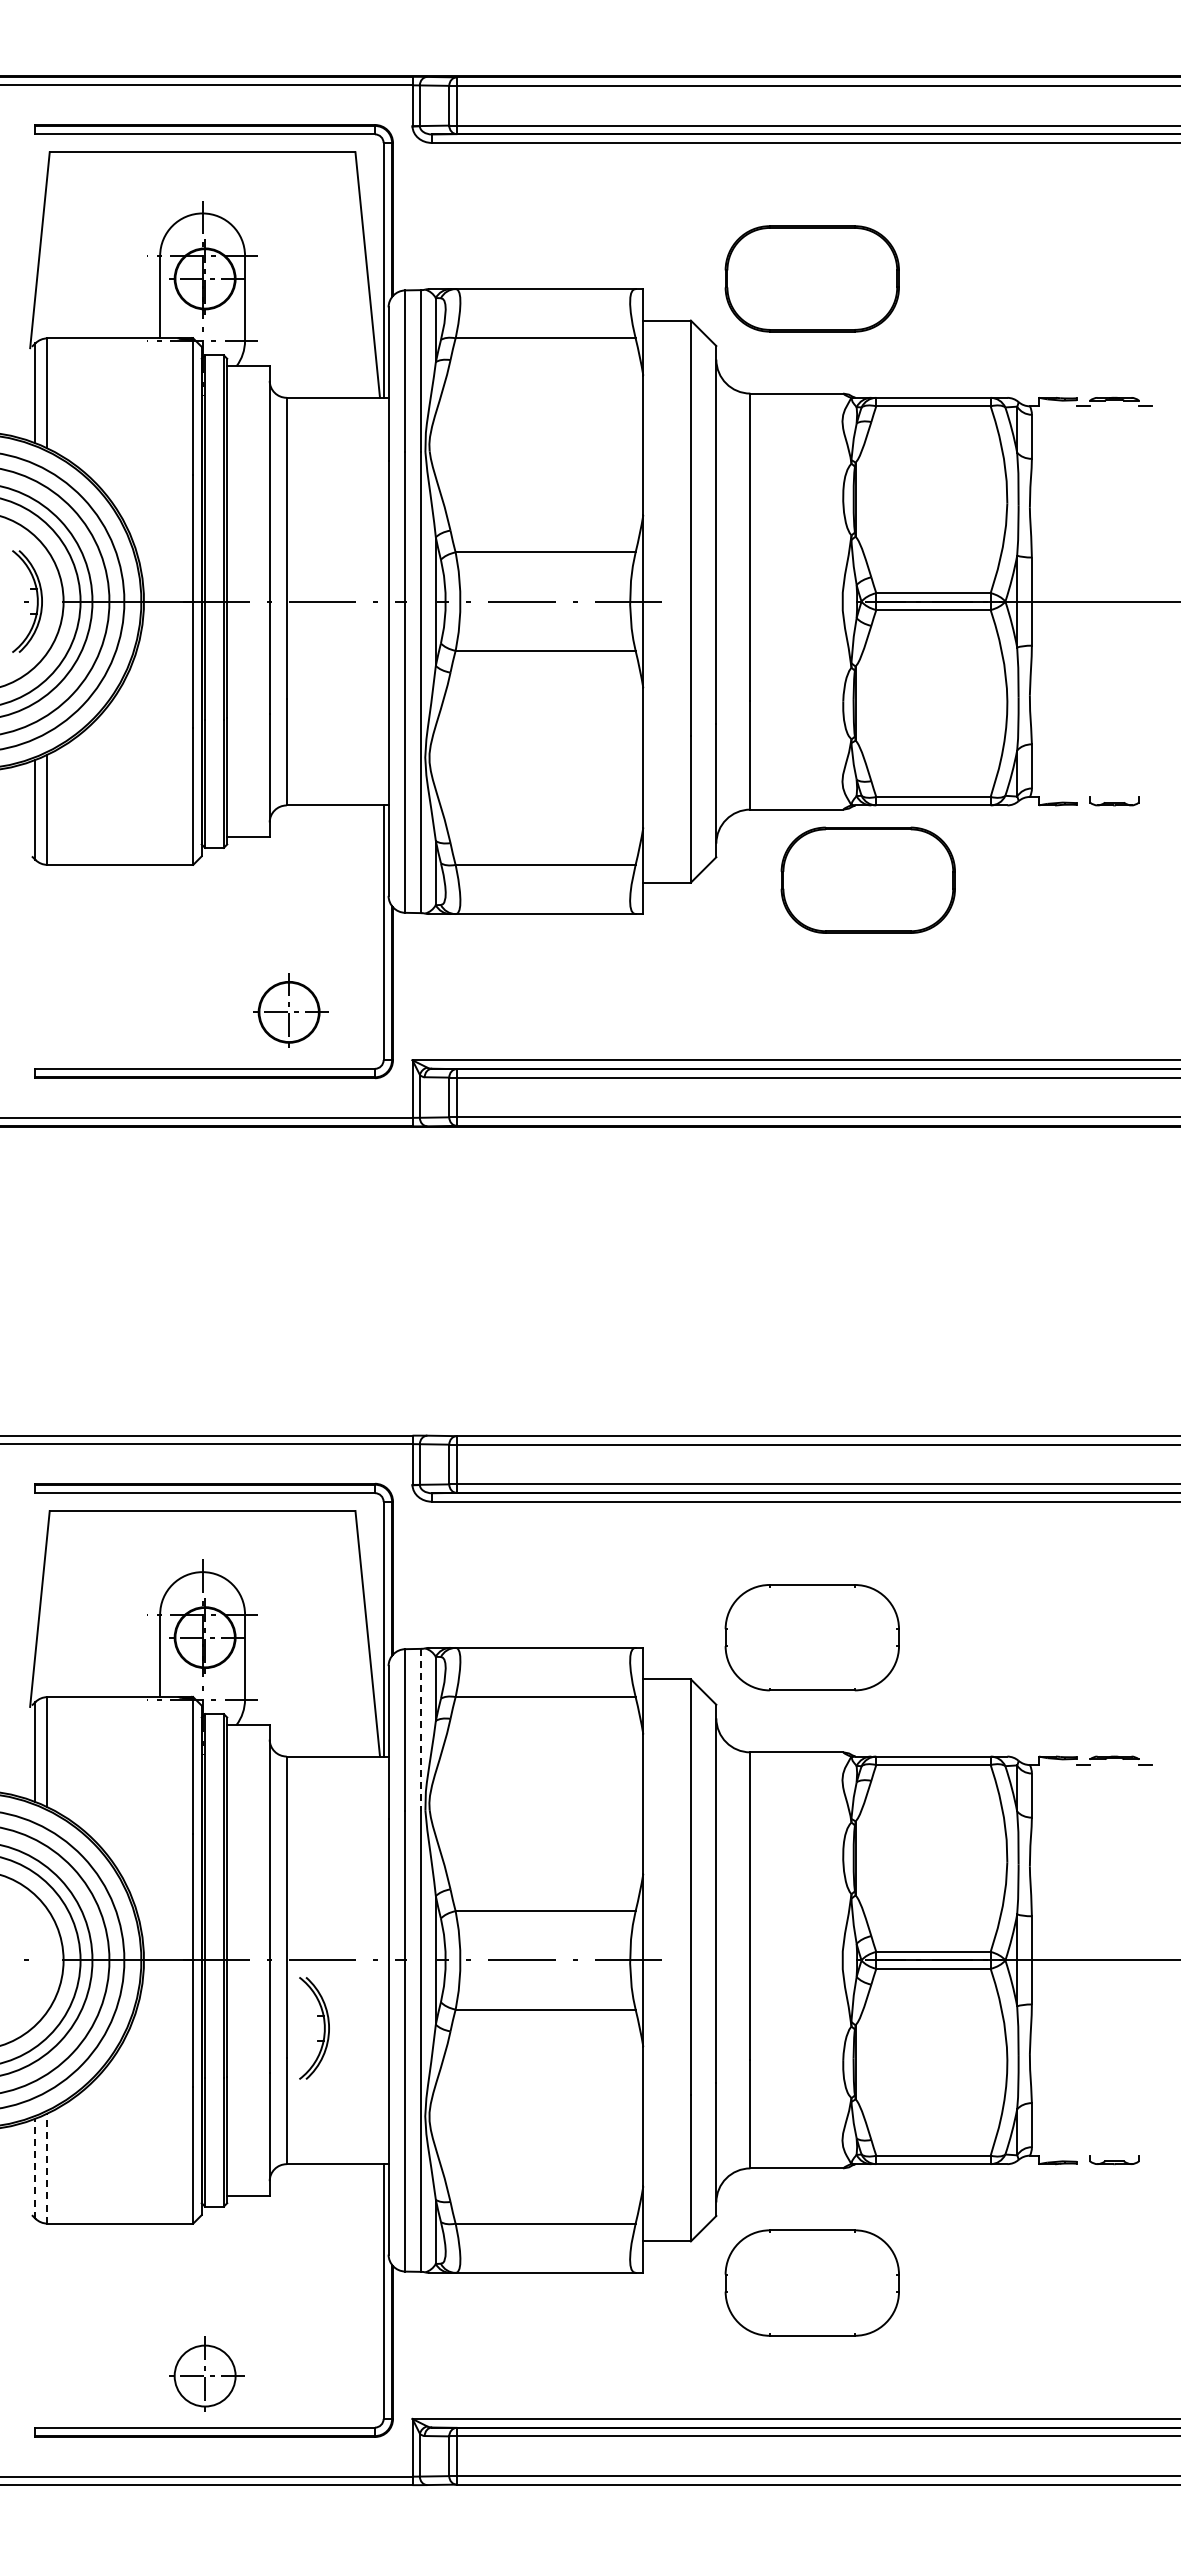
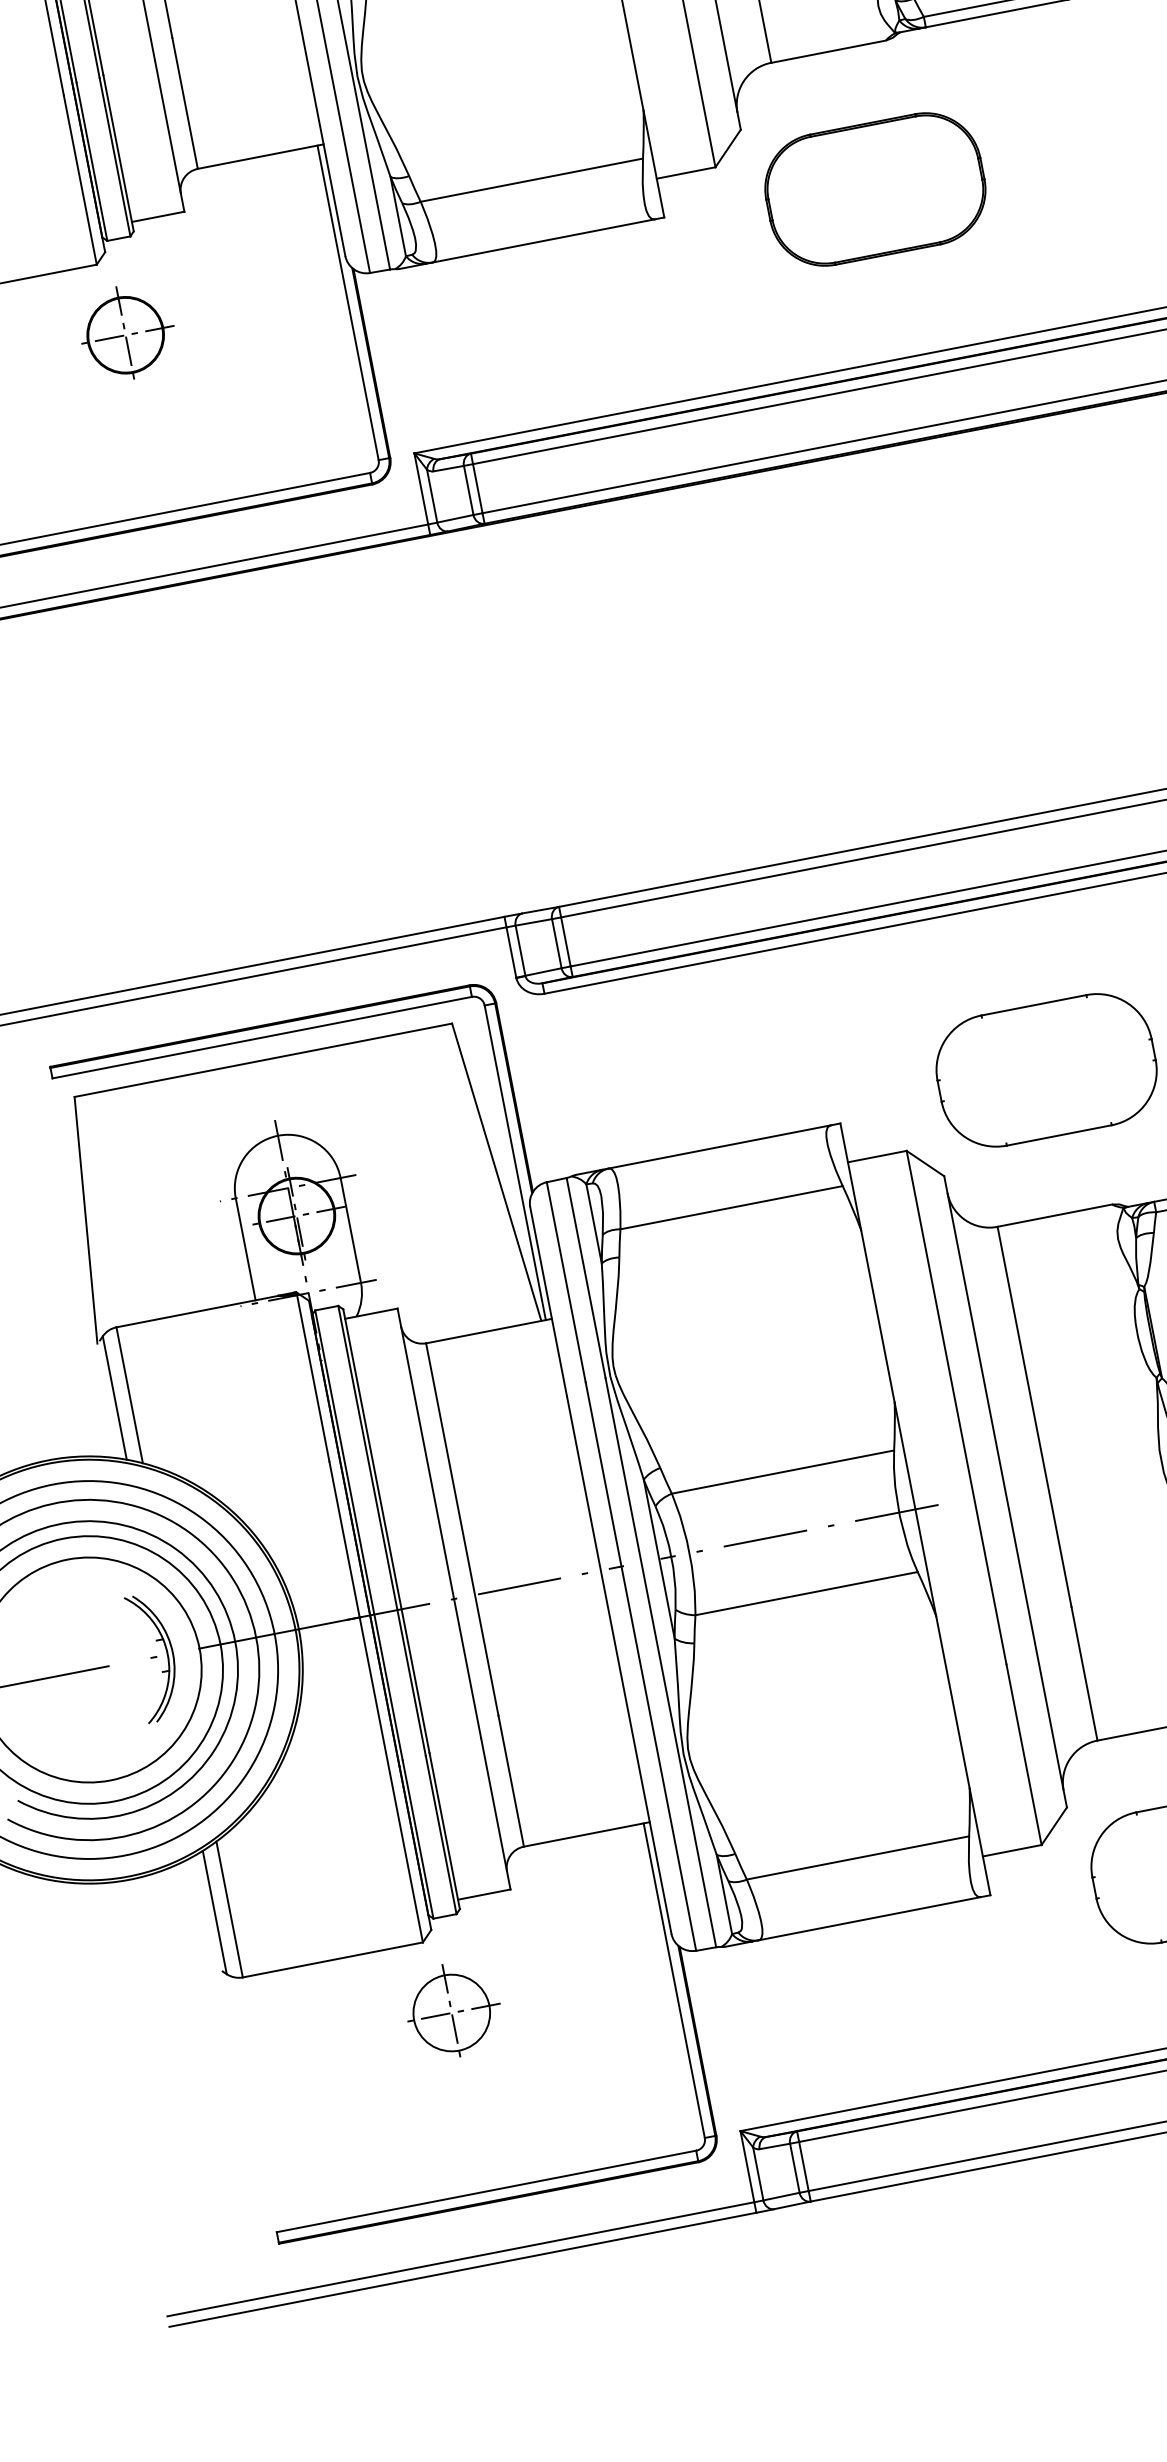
part: (867, 879) -> (874, 188), moved
part: (290, 1010) -> (126, 332), moved
line: (421, 1730) -> (586, 1278), dashed -> solid
part: (323, 2028) -> (166, 1655), moved
line: (35, 2168) -> (214, 1912), dashed -> solid
line: (47, 2168) -> (229, 1909), dashed -> solid
part: (206, 2373) -> (452, 2009), moved

